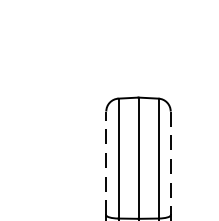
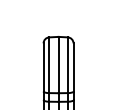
line: (106, 161) -> (43, 66), dashed -> solid
line: (170, 163) -> (73, 67), dashed -> solid

